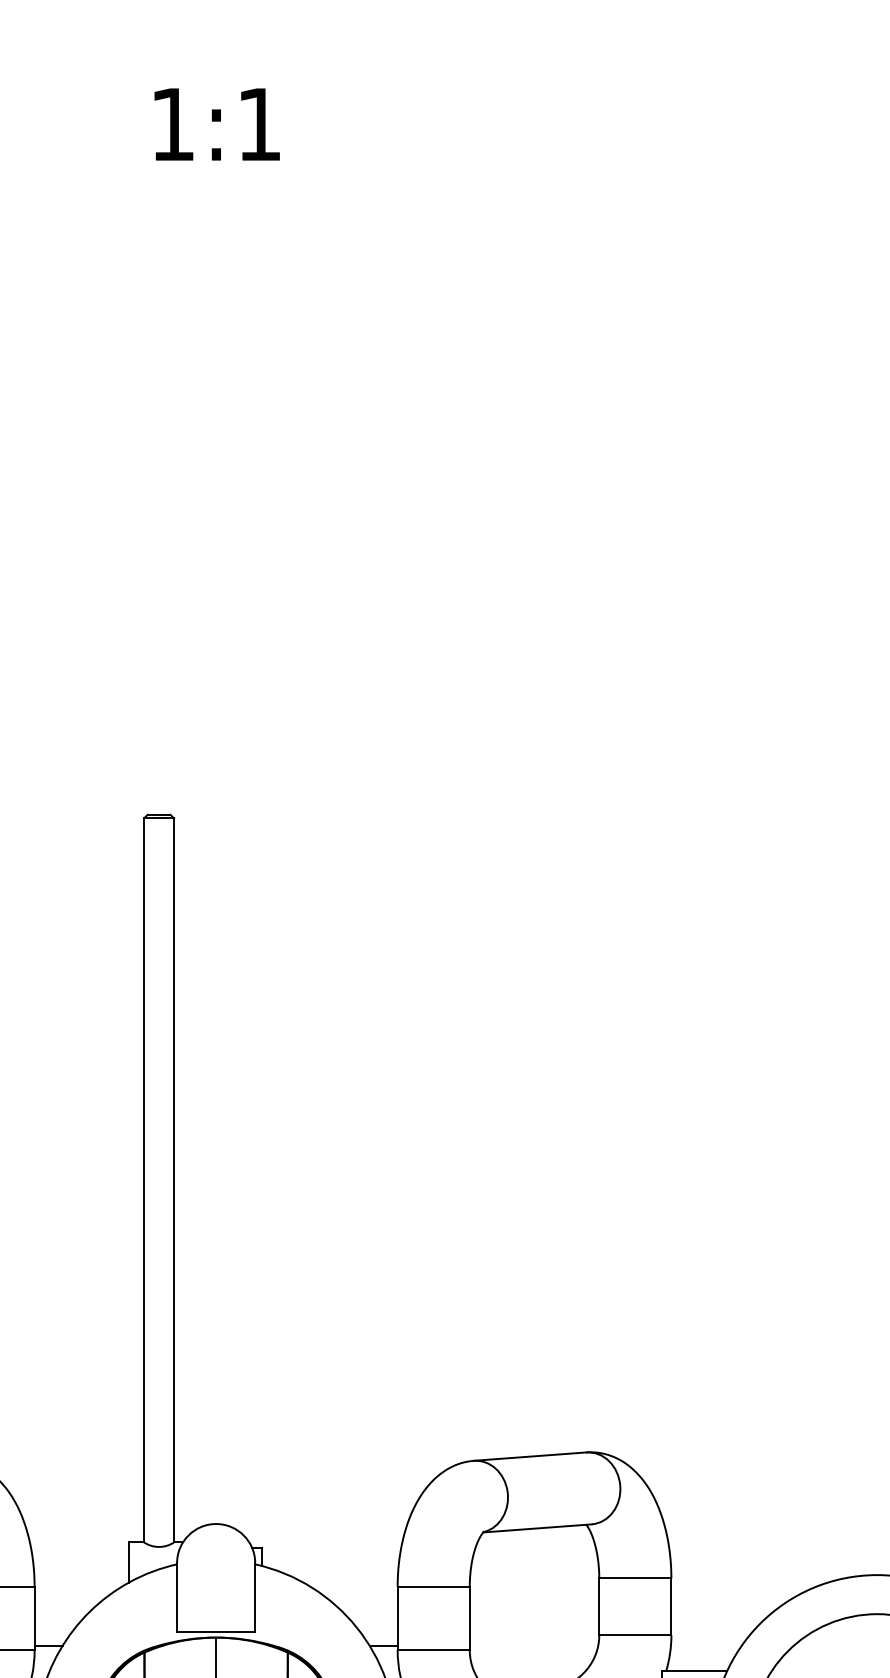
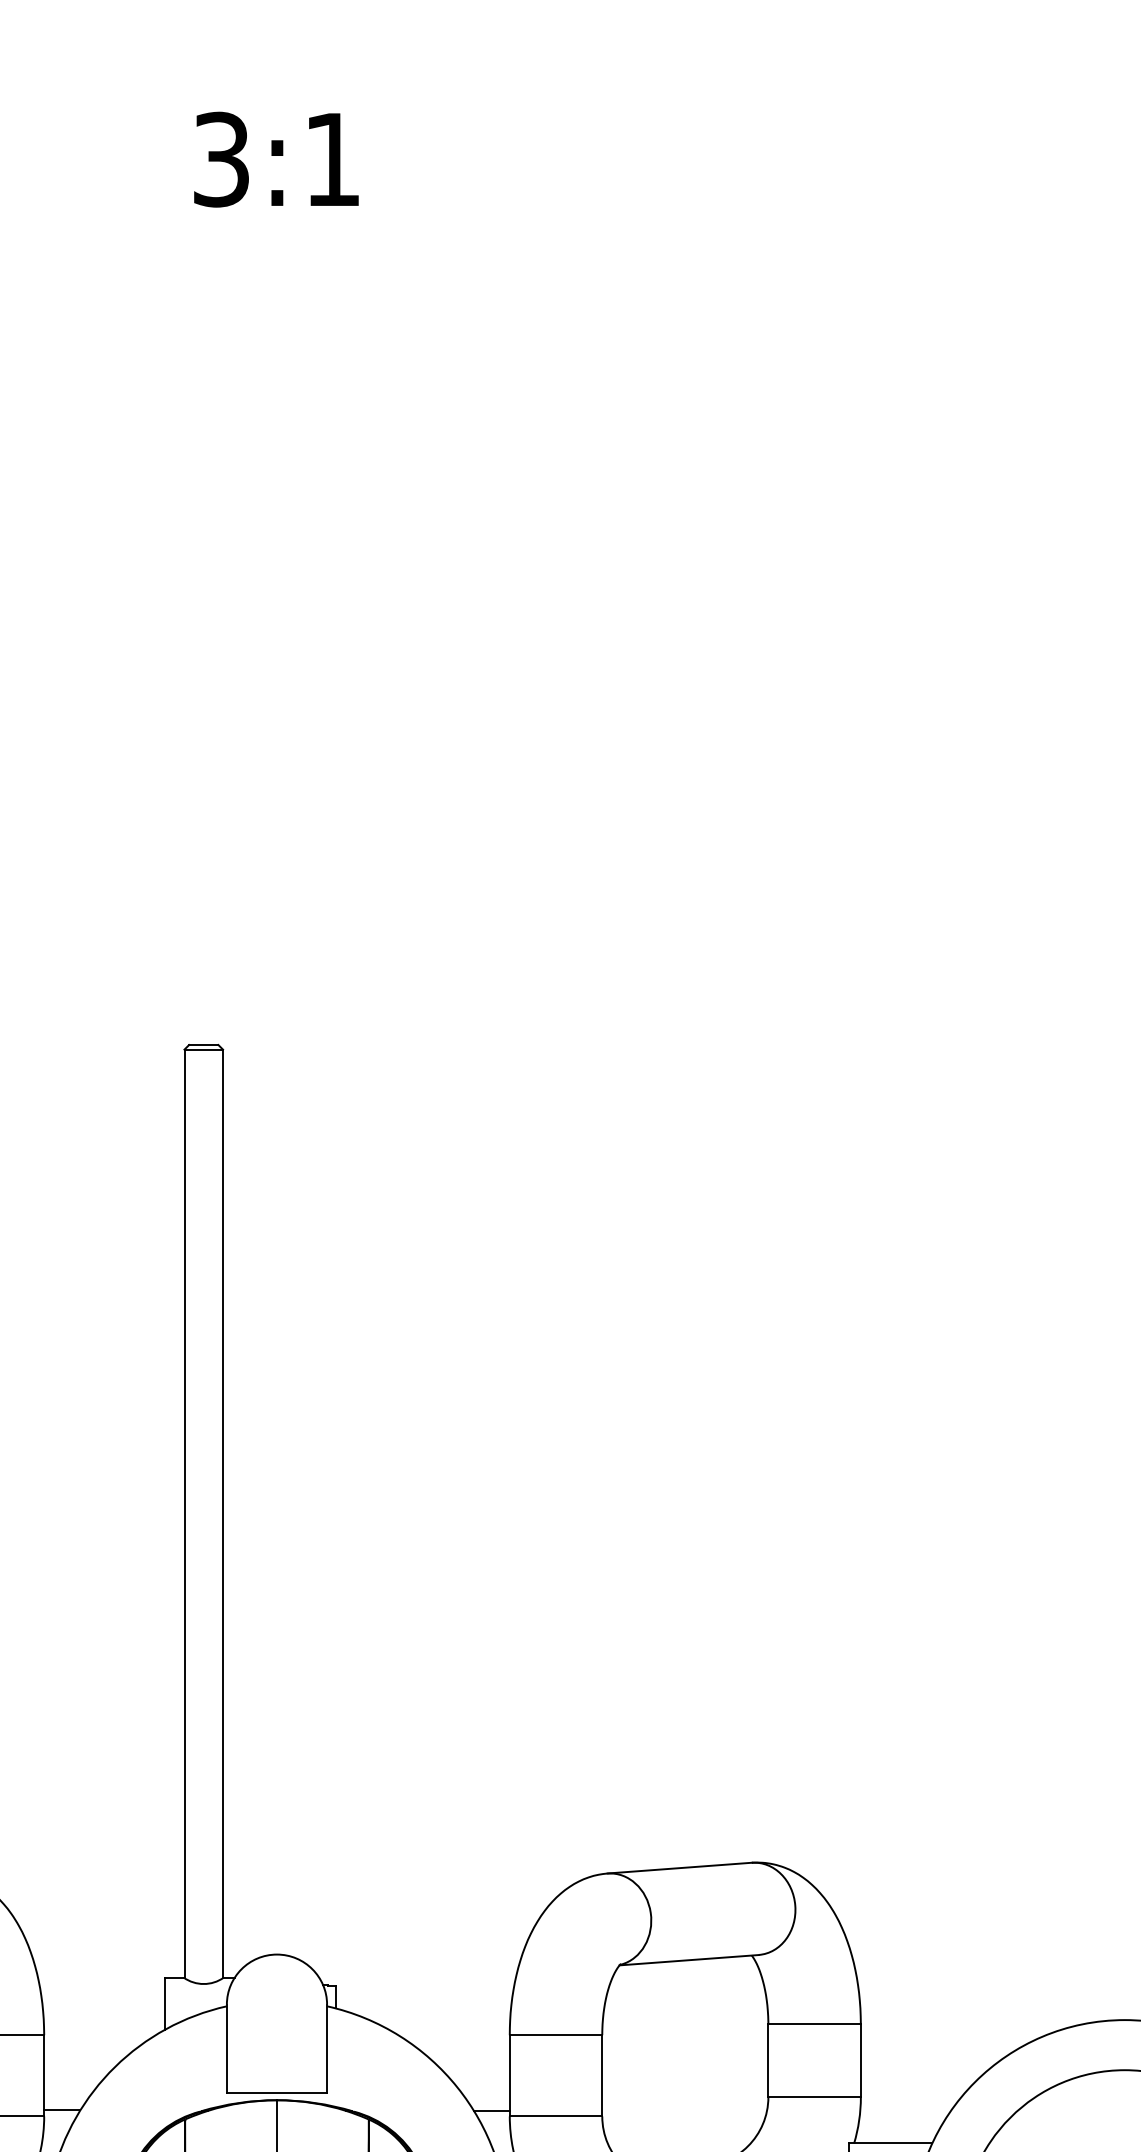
text: (172, 124) -> (221, 159), 1:1 -> 3:1

